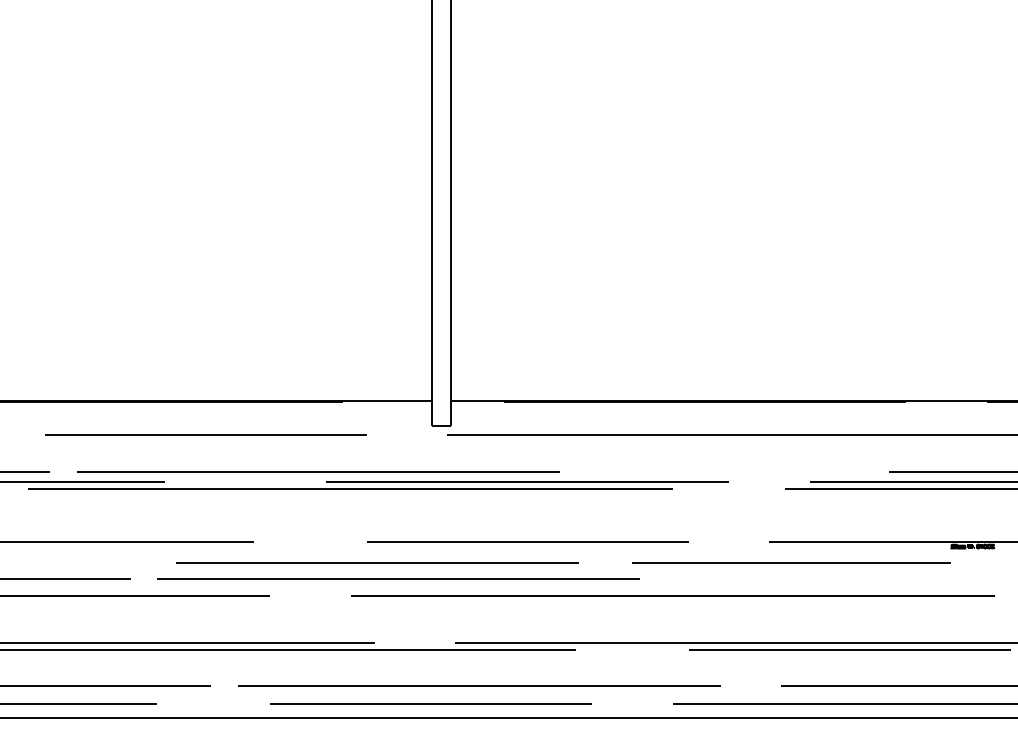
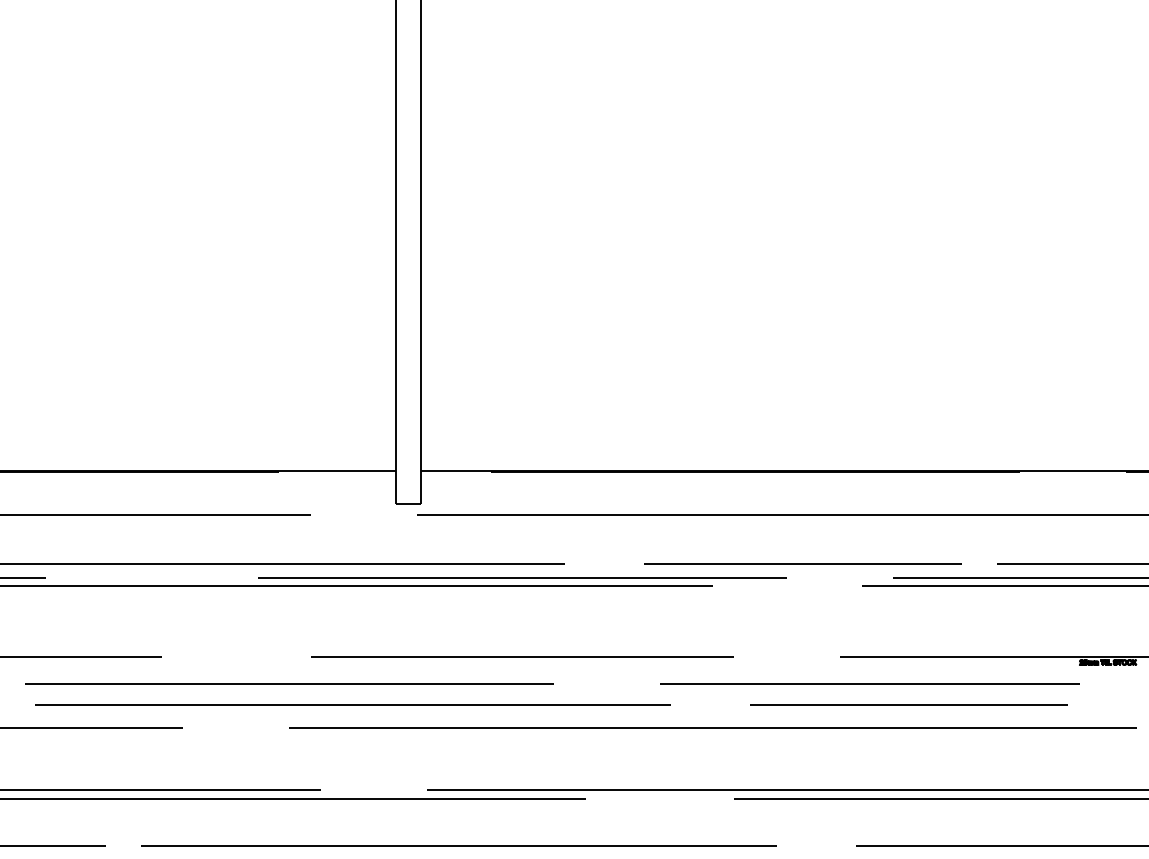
line: (740, 471) -> (802, 563), added
line: (377, 562) -> (289, 683), moved
line: (821, 578) -> (909, 704), added

